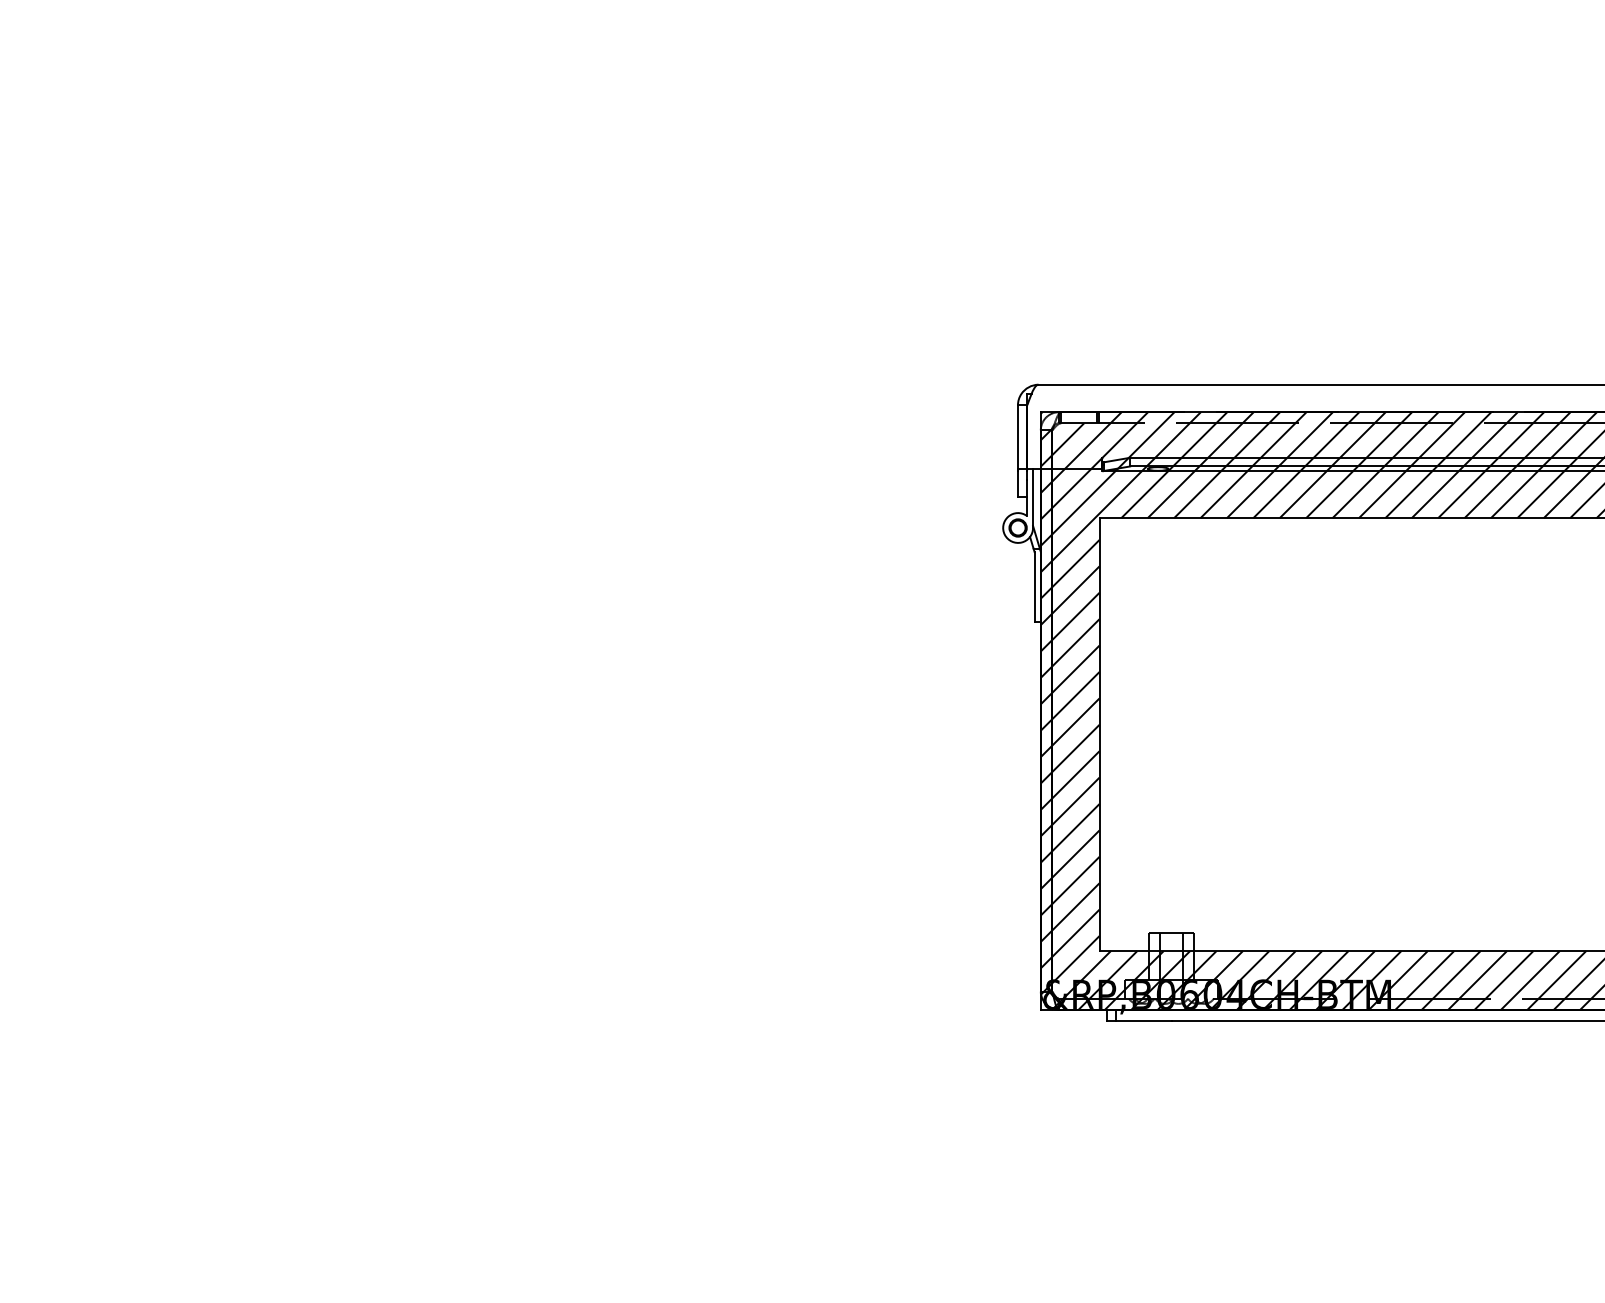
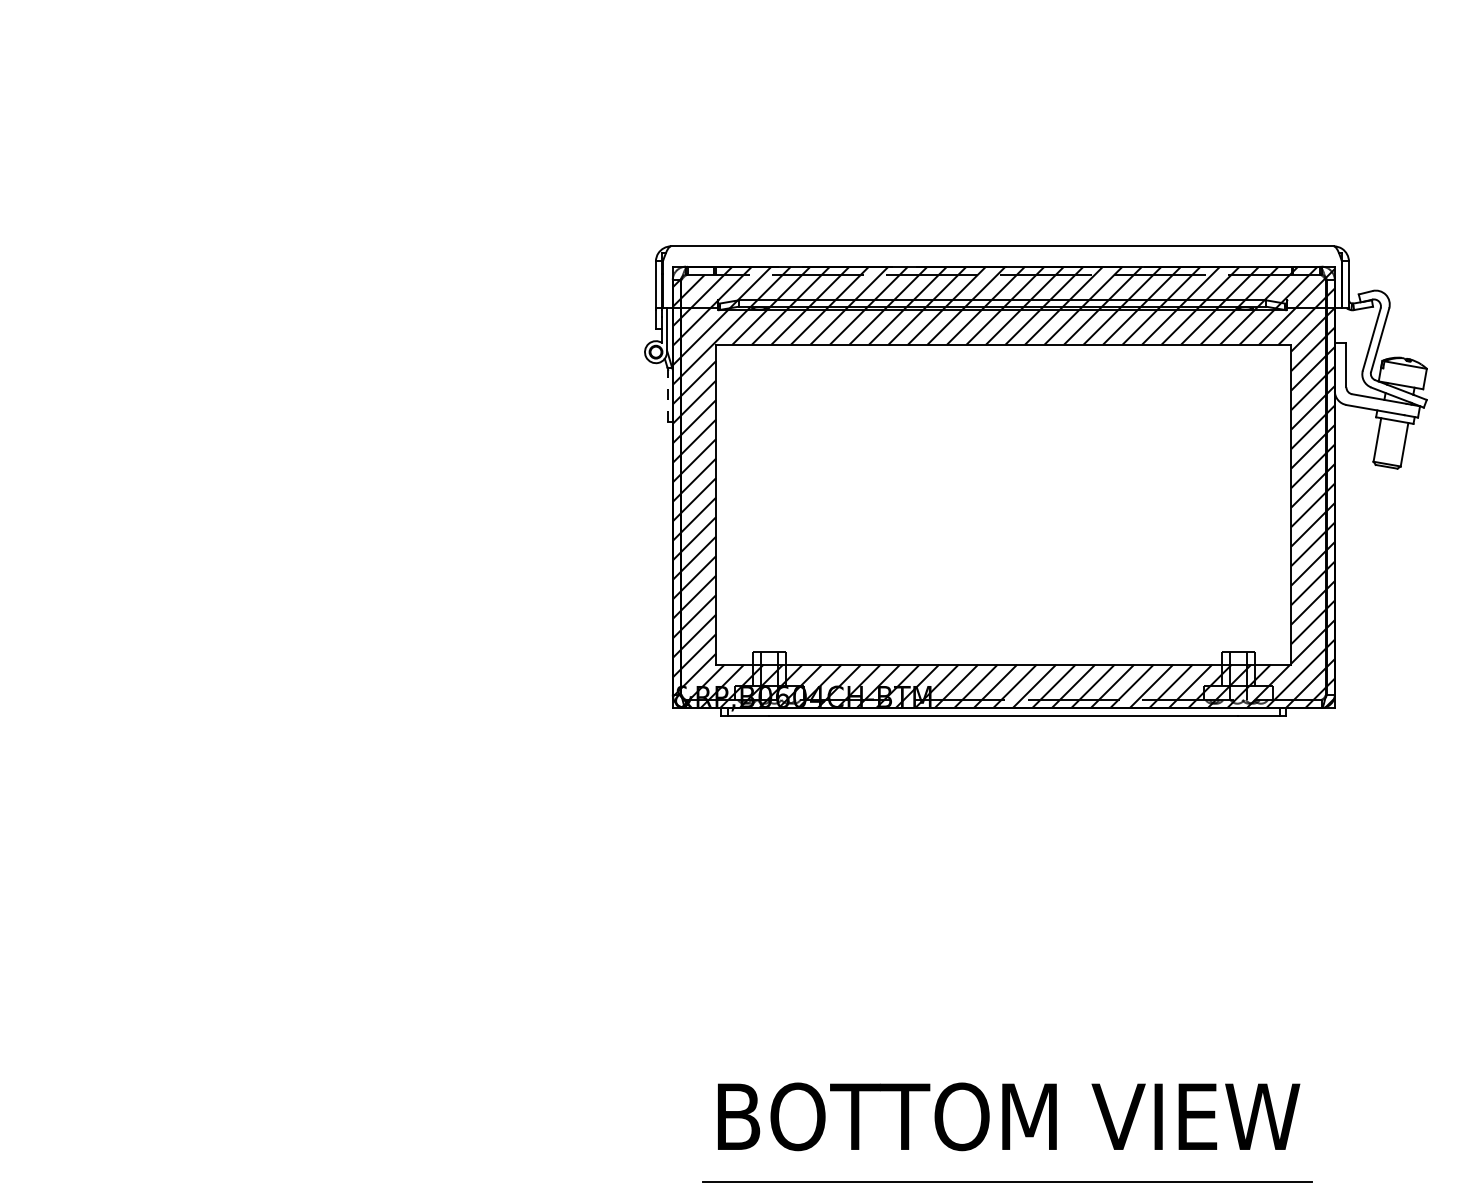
line: (1035, 586) -> (668, 395), solid -> dashed

